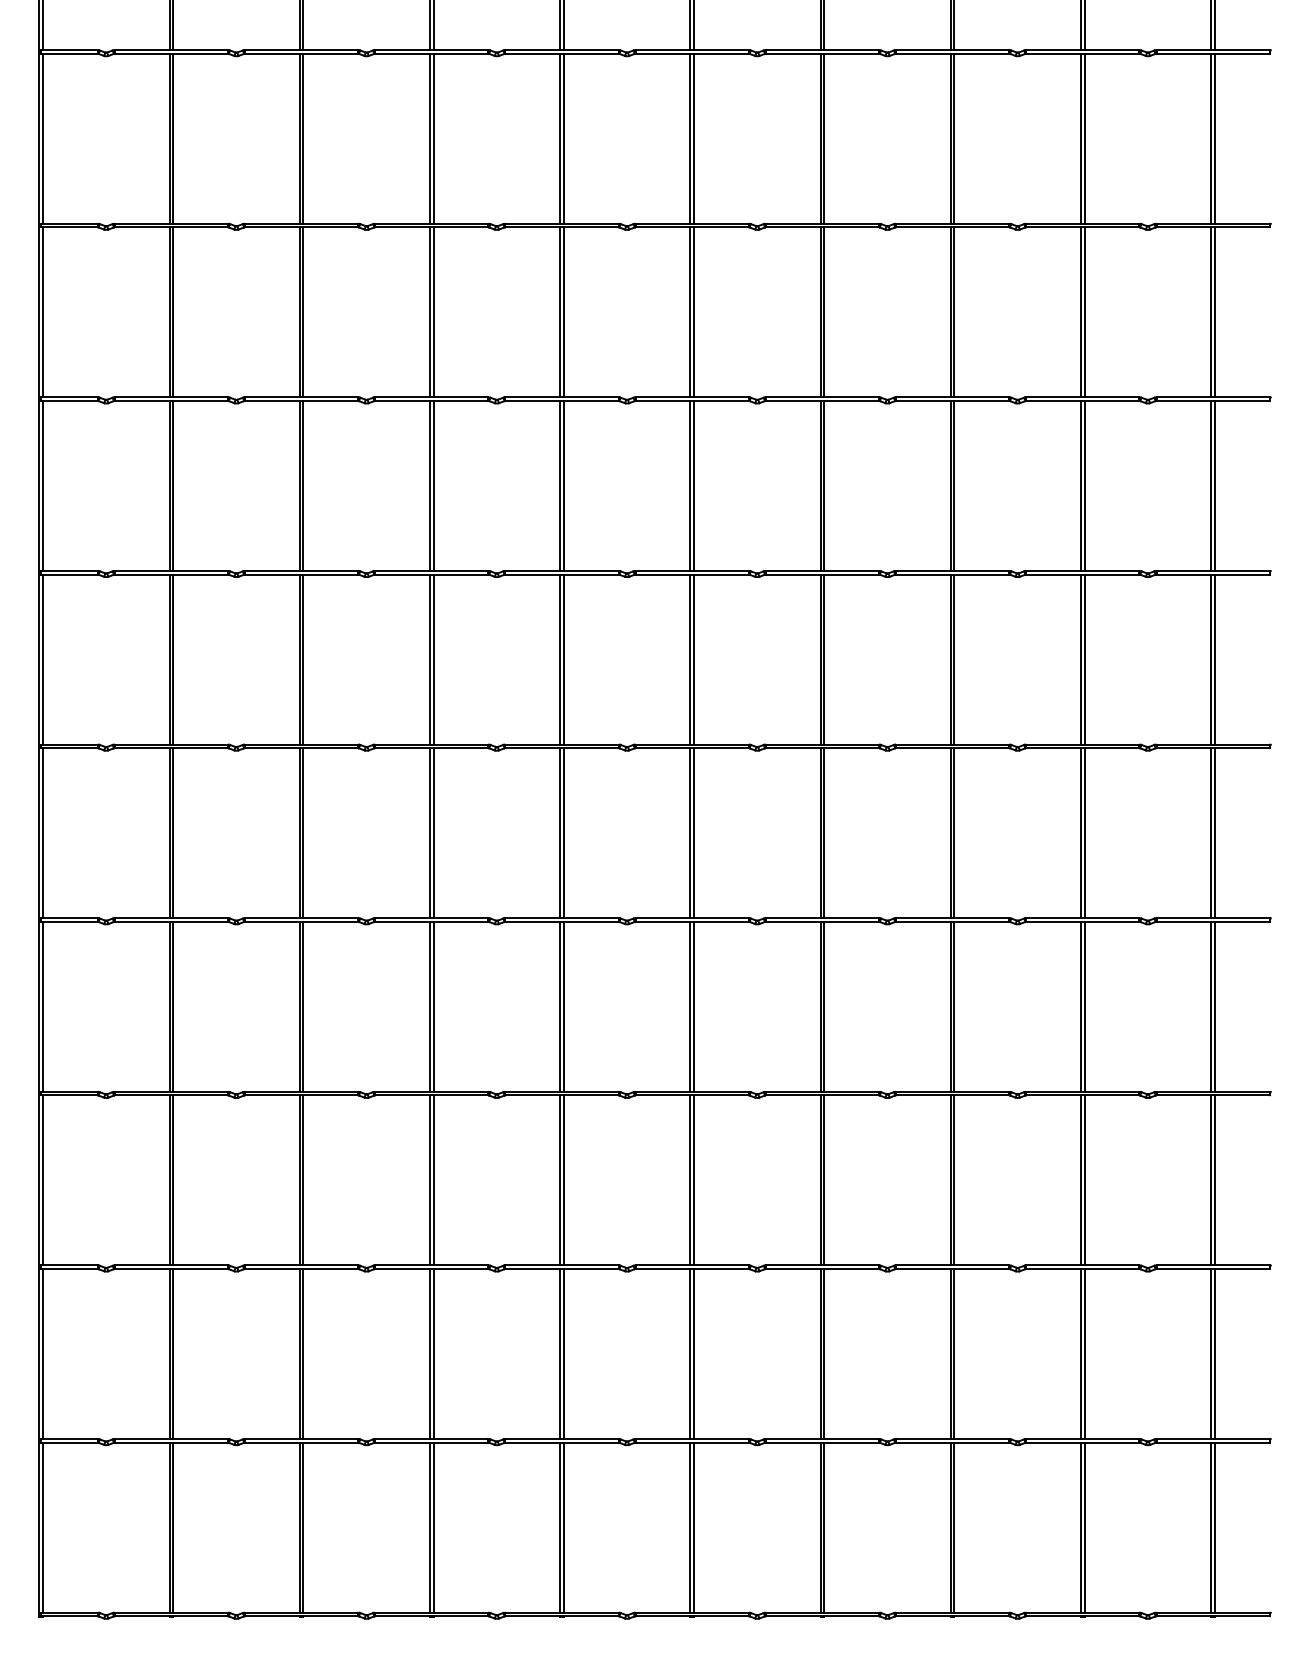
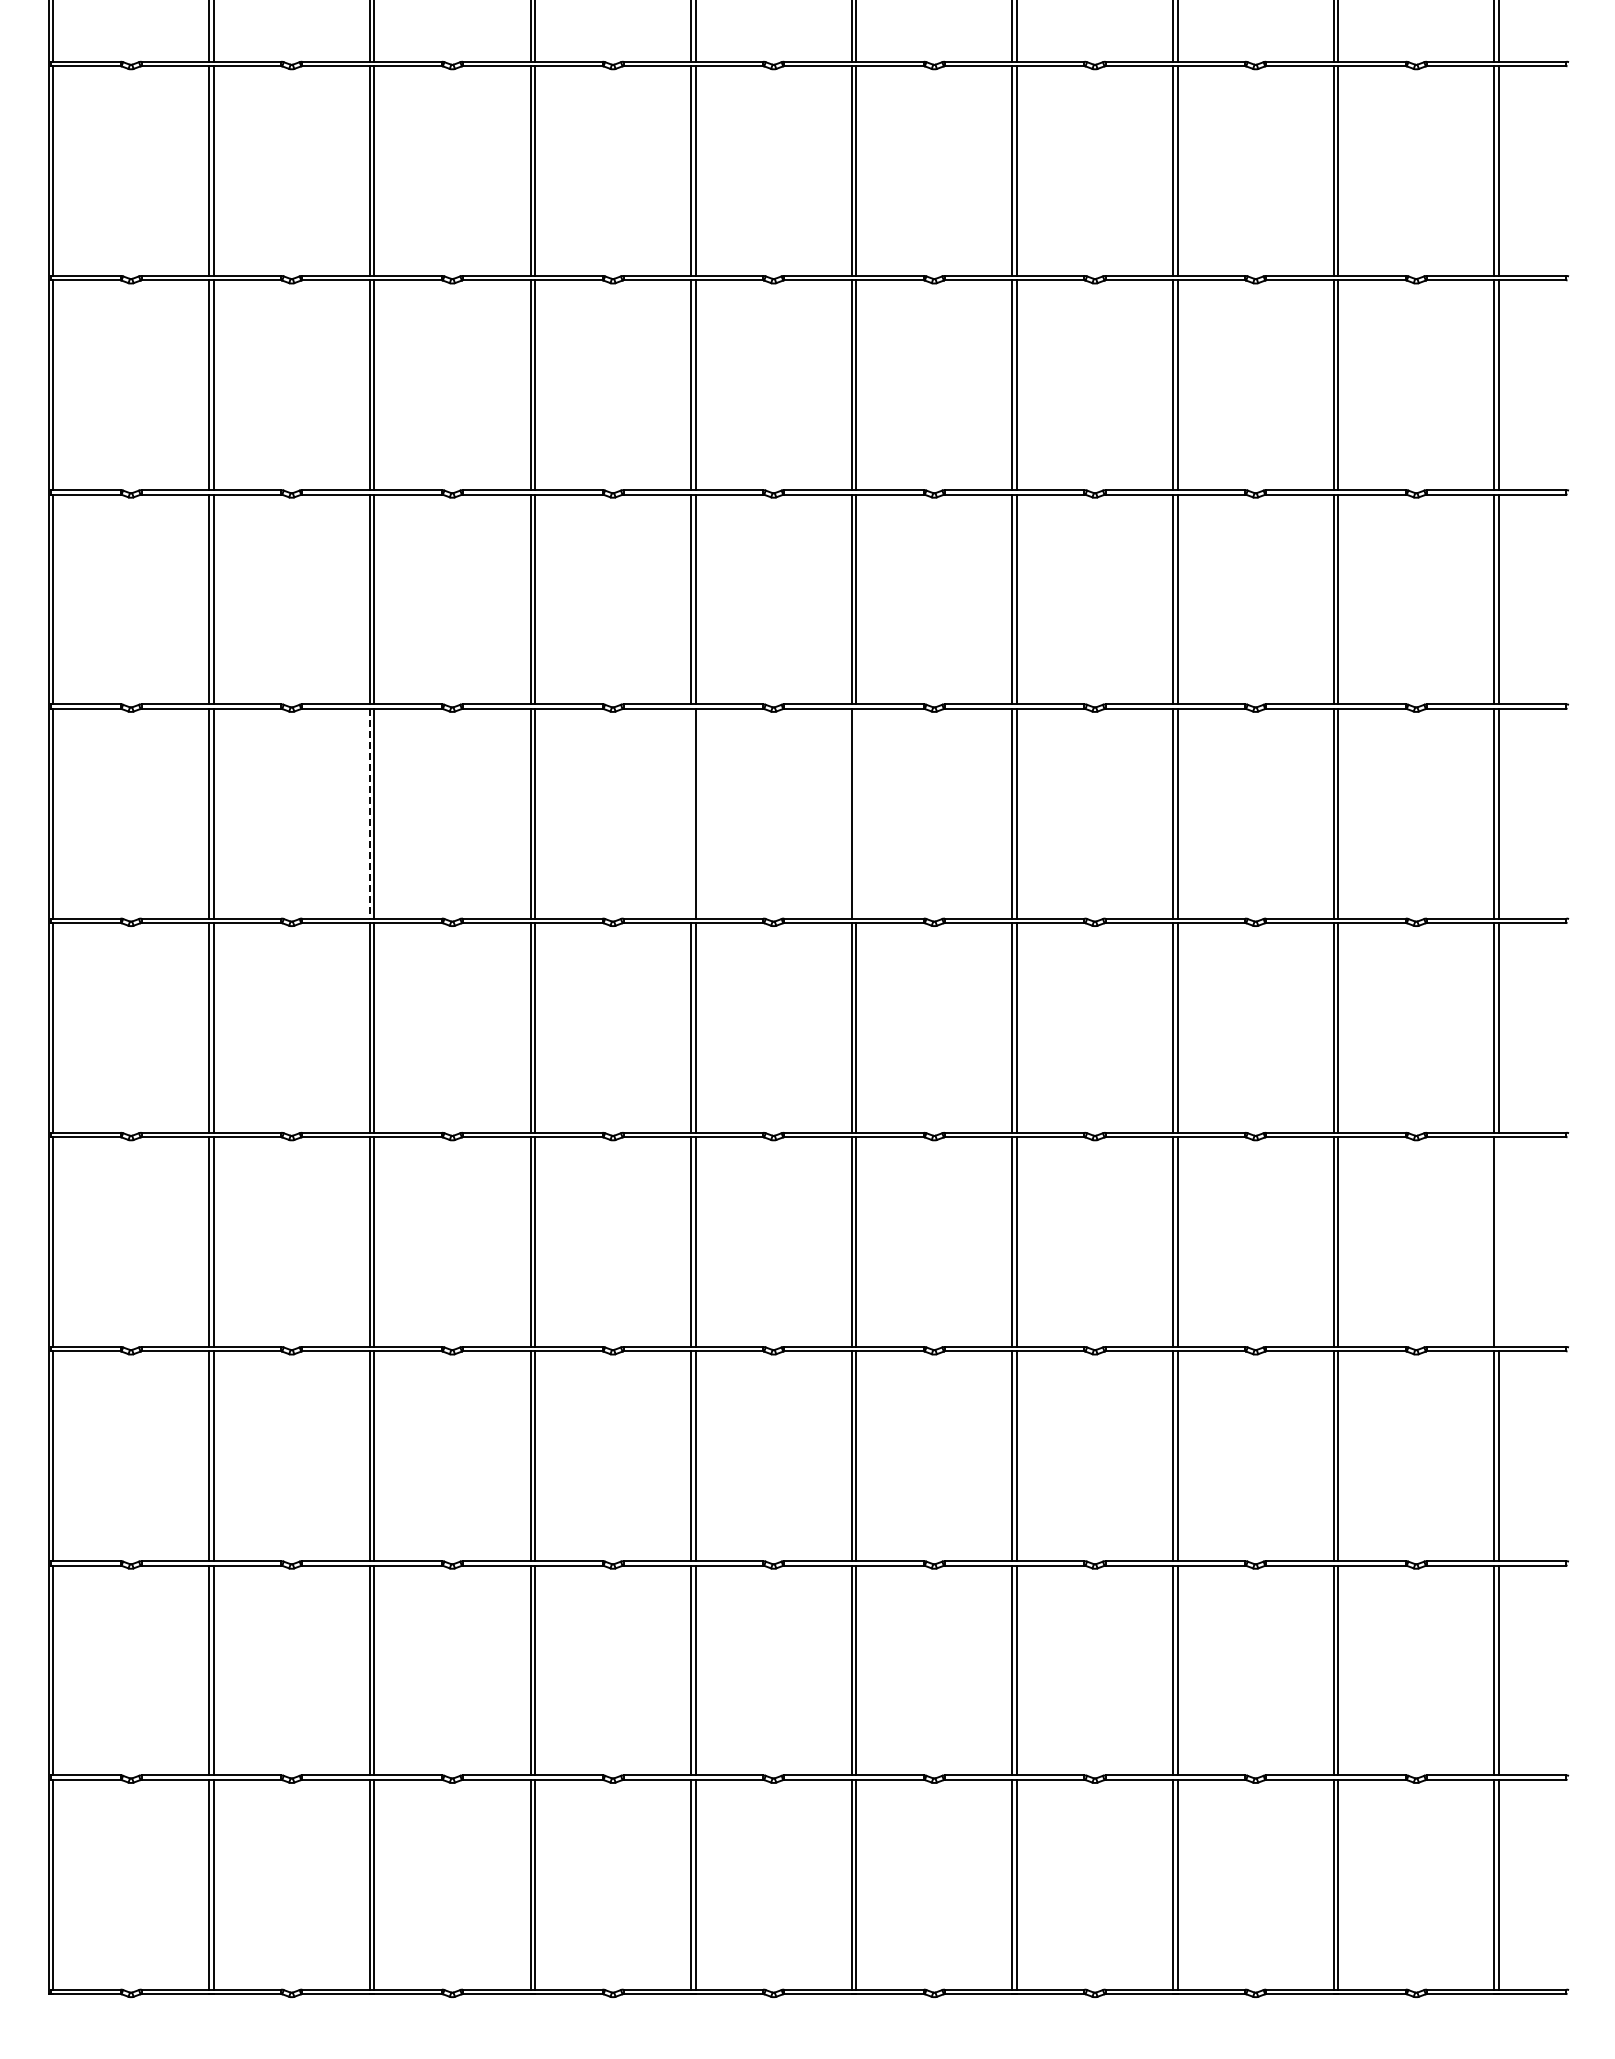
line: (299, 659) -> (369, 813), solid -> dashed
line: (560, 659) -> (691, 813), removed
line: (694, 659) -> (856, 813), removed
line: (1214, 1007) -> (1498, 1242), removed

